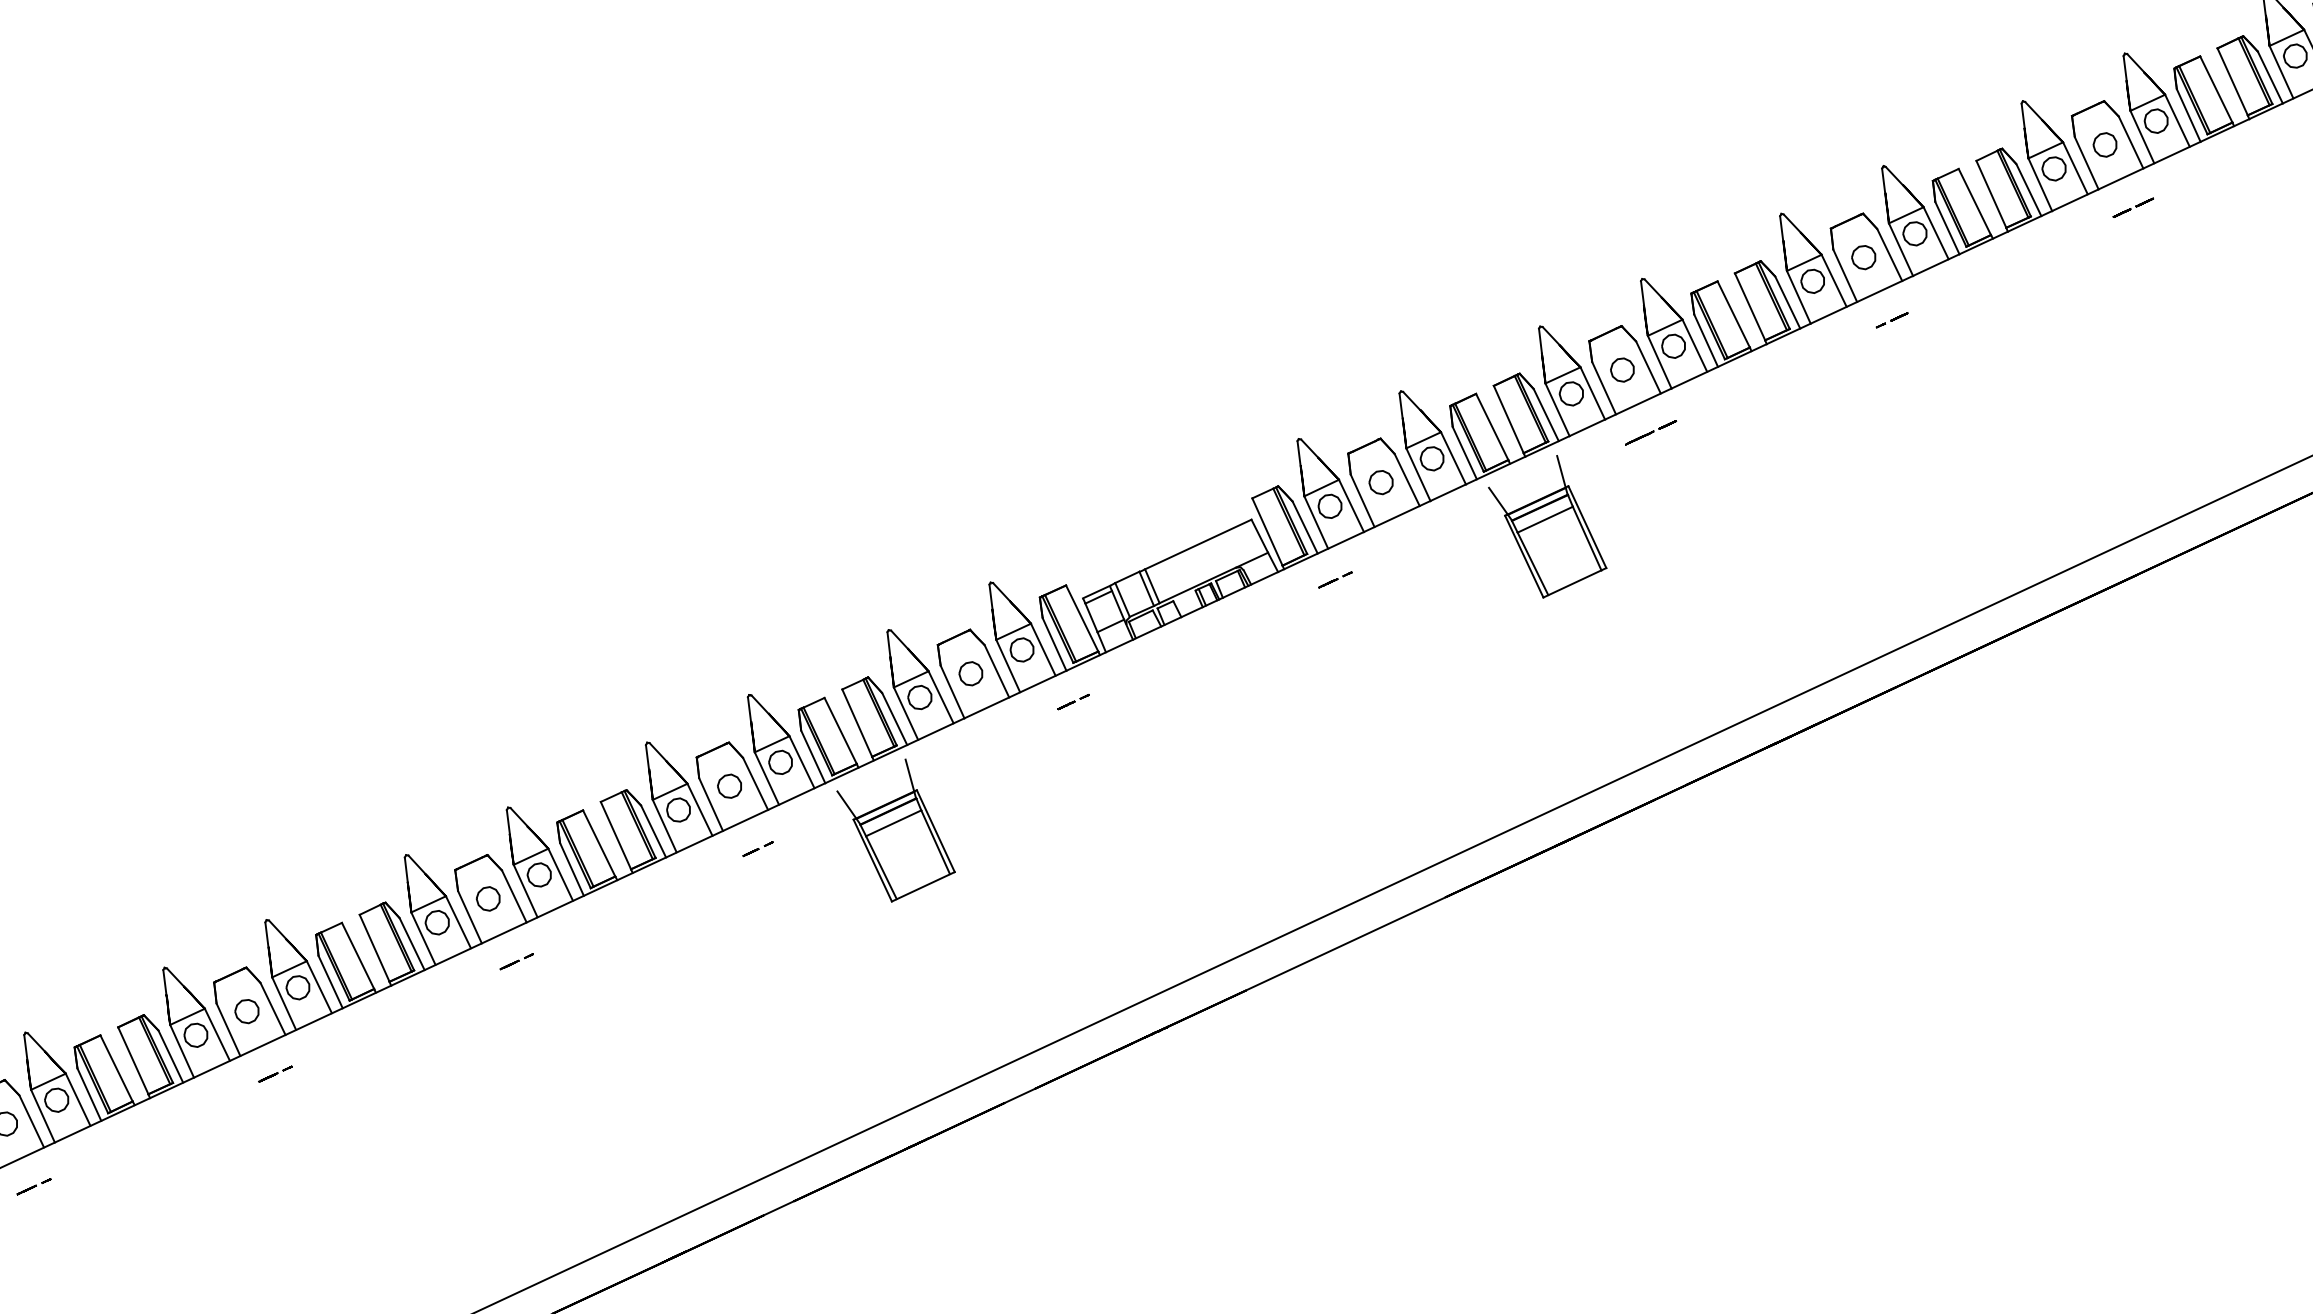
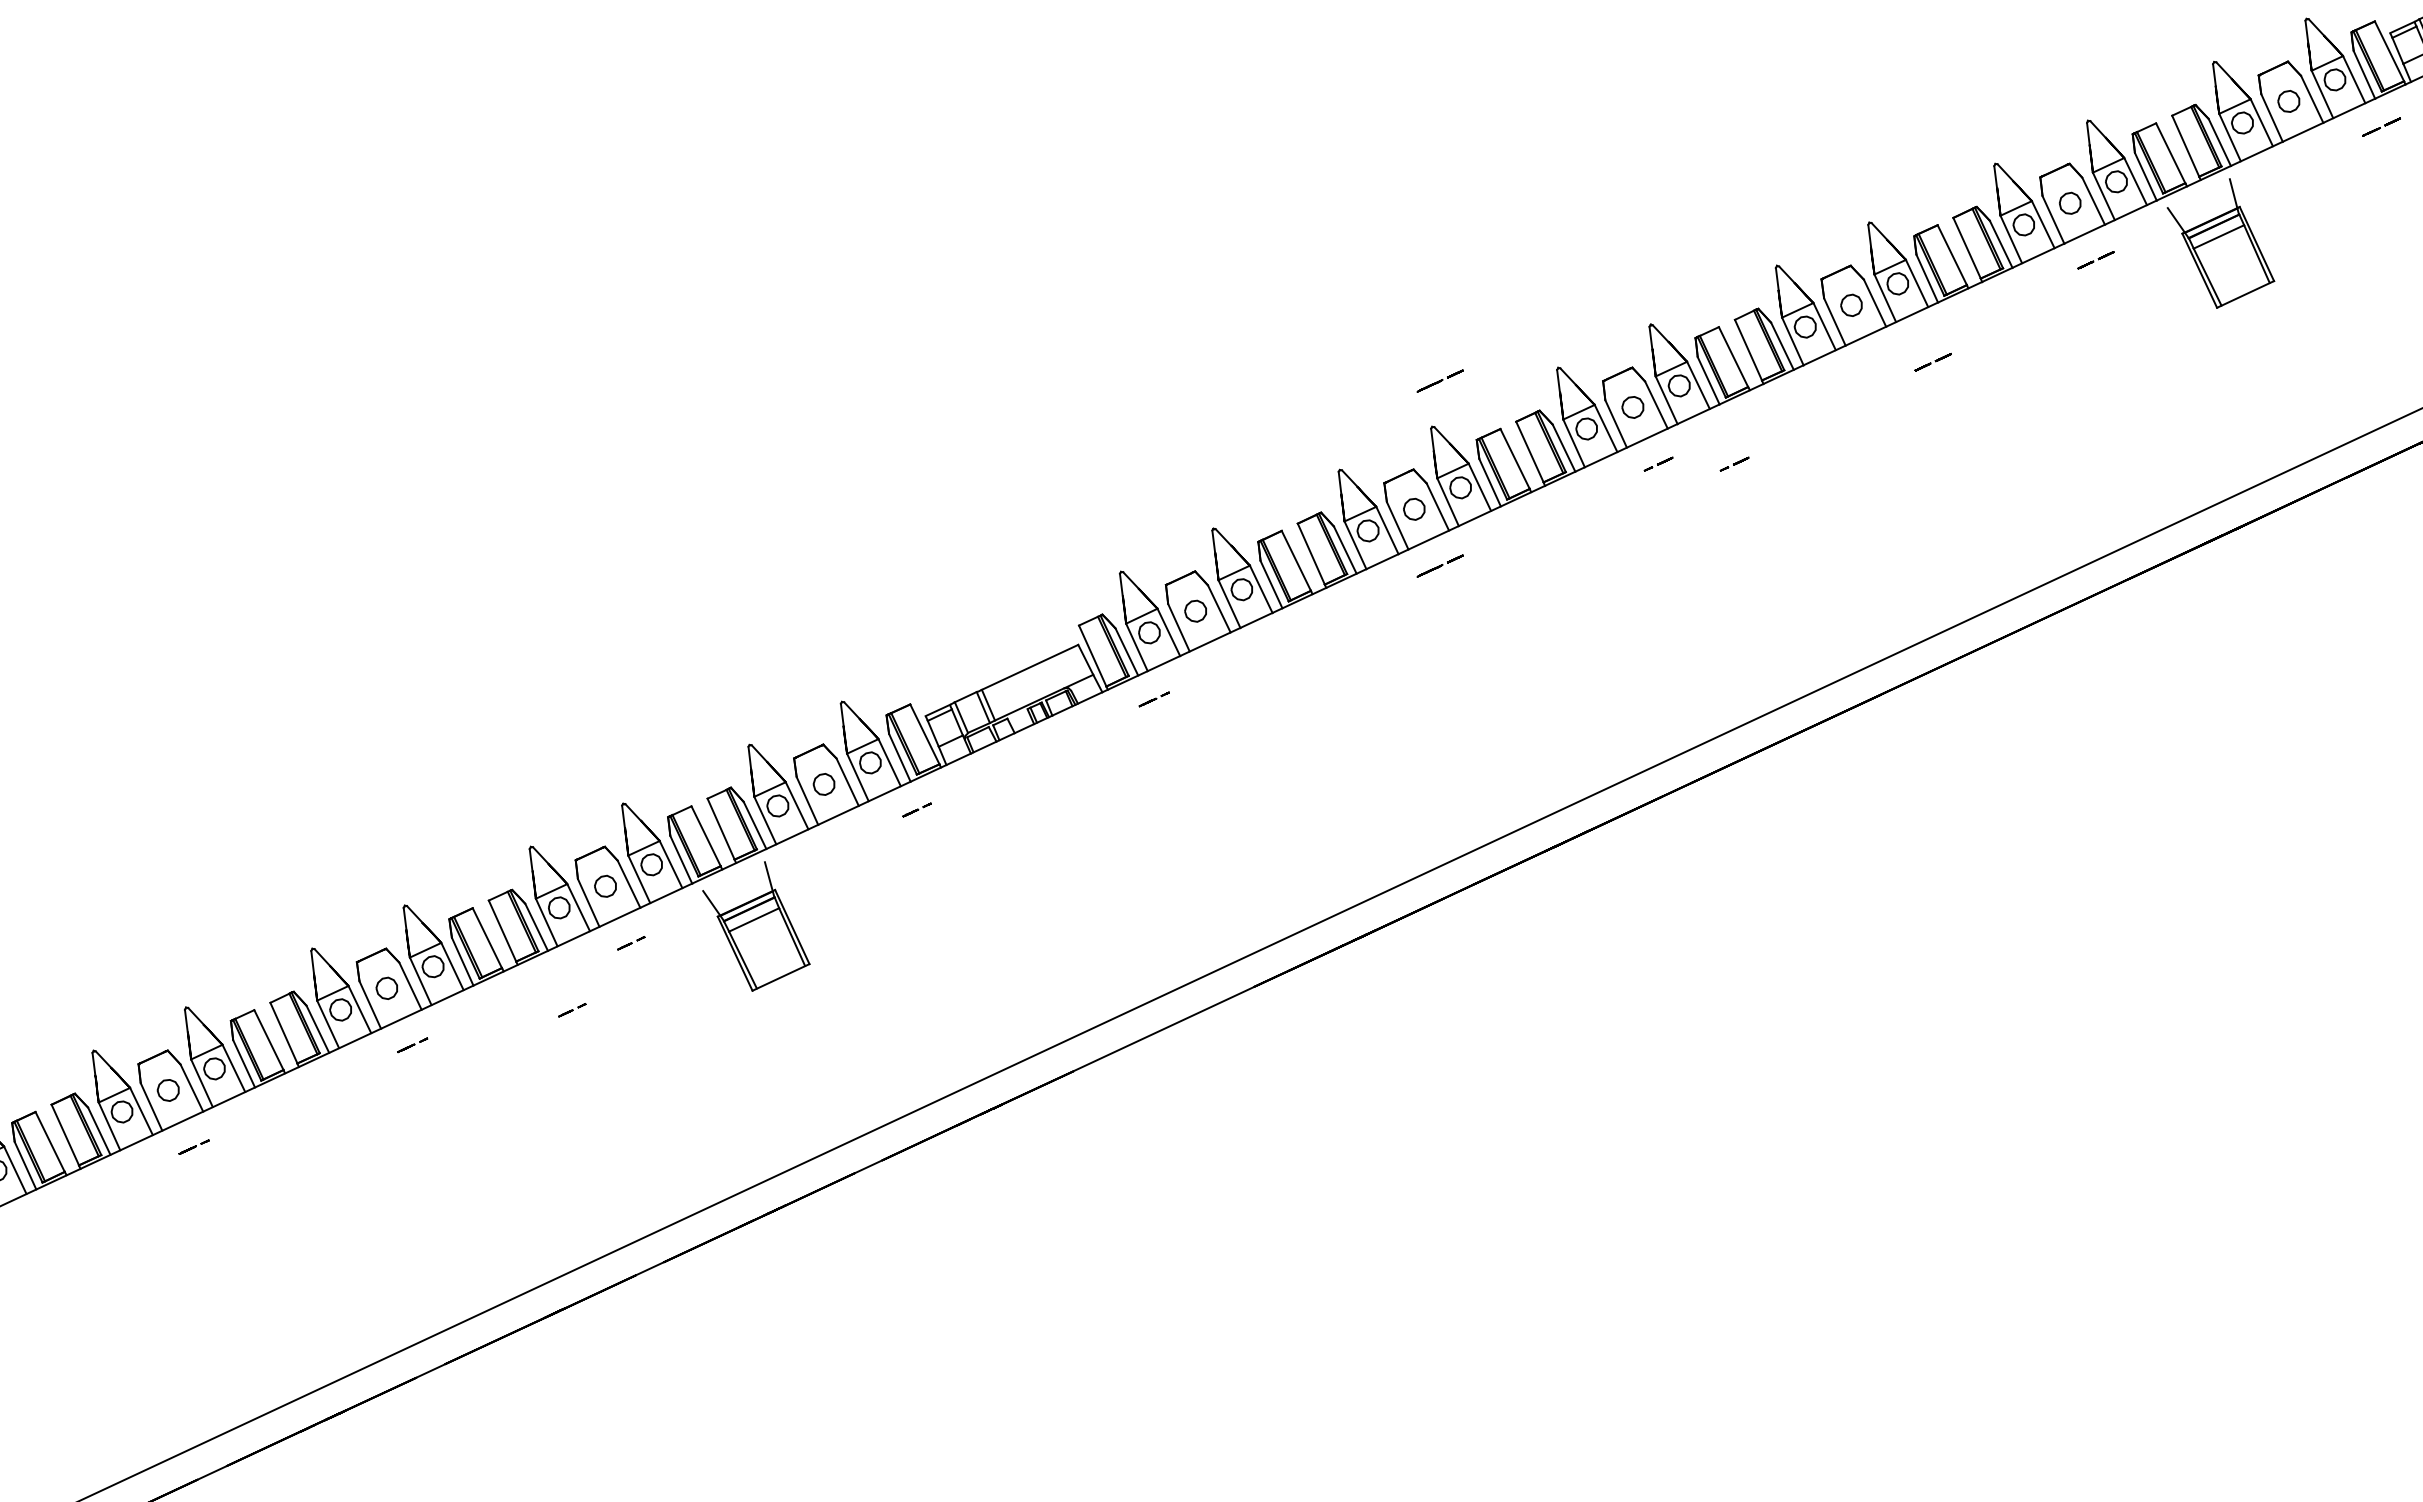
line: (2131, 207) -> (1931, 362), moved
line: (1650, 227) -> (1439, 380), added
line: (1975, 319) -> (1734, 463), added
part: (1547, 527) -> (1346, 651), removed
line: (693, 923) -> (572, 1010), added

